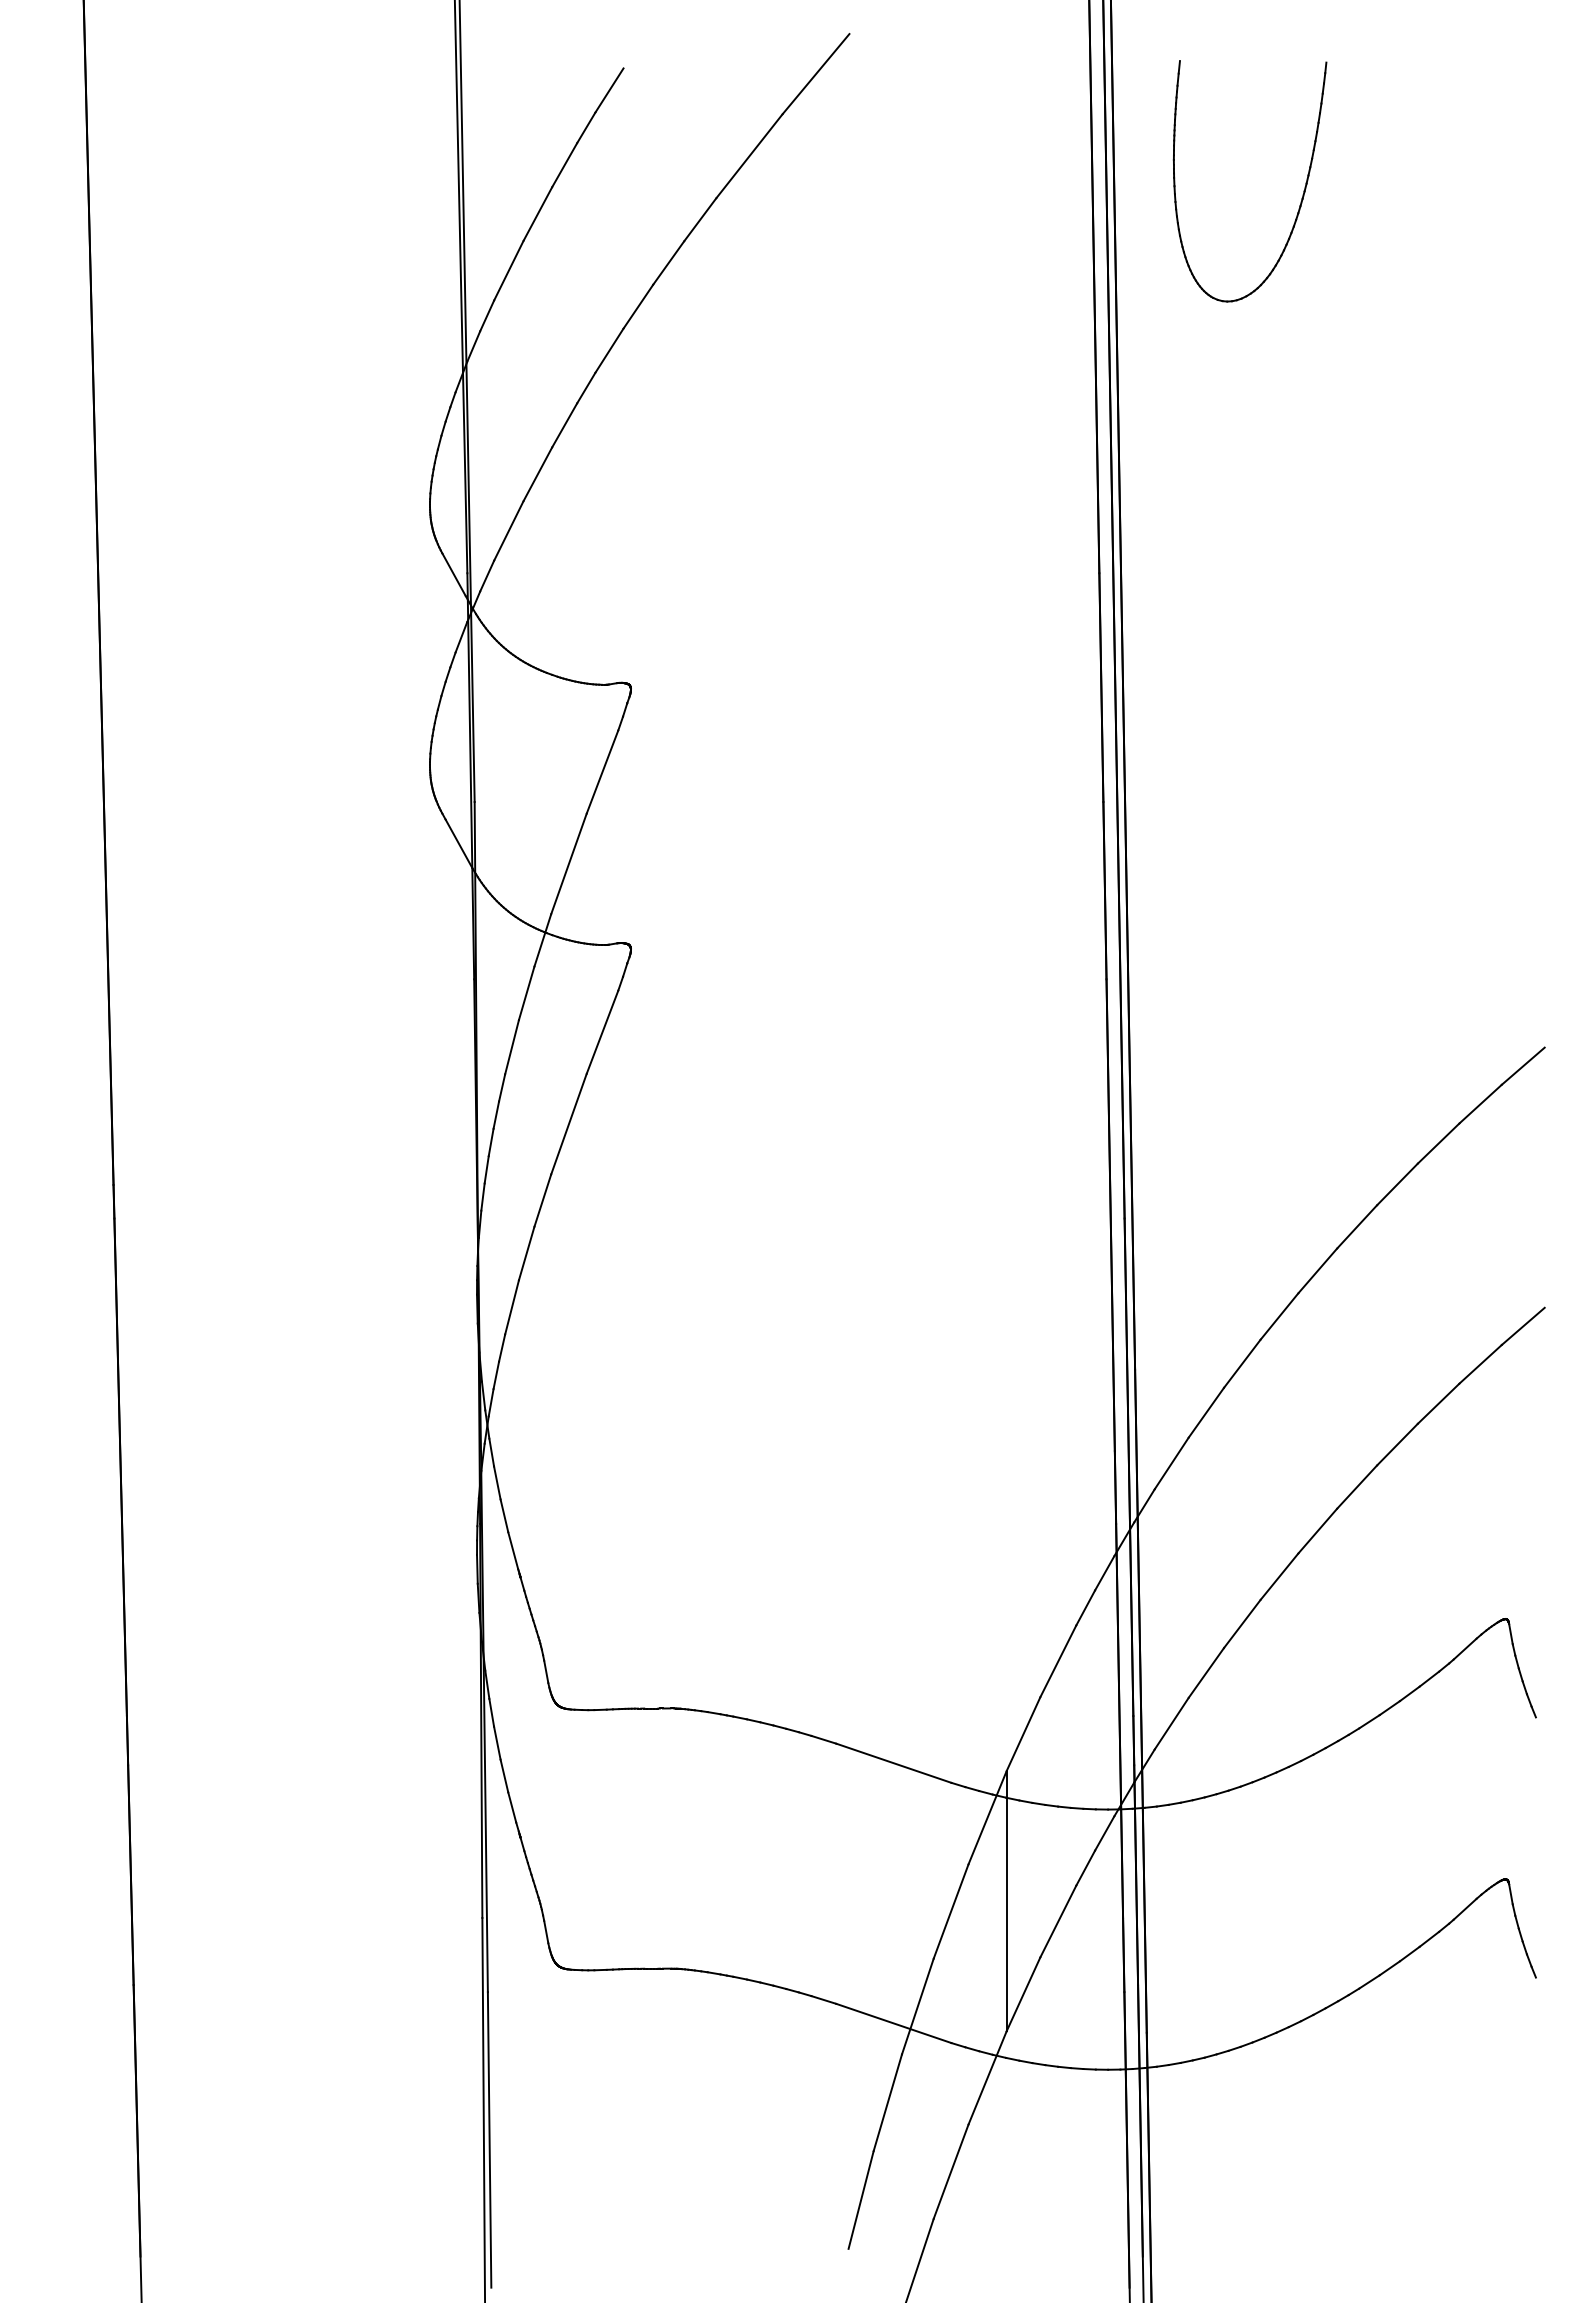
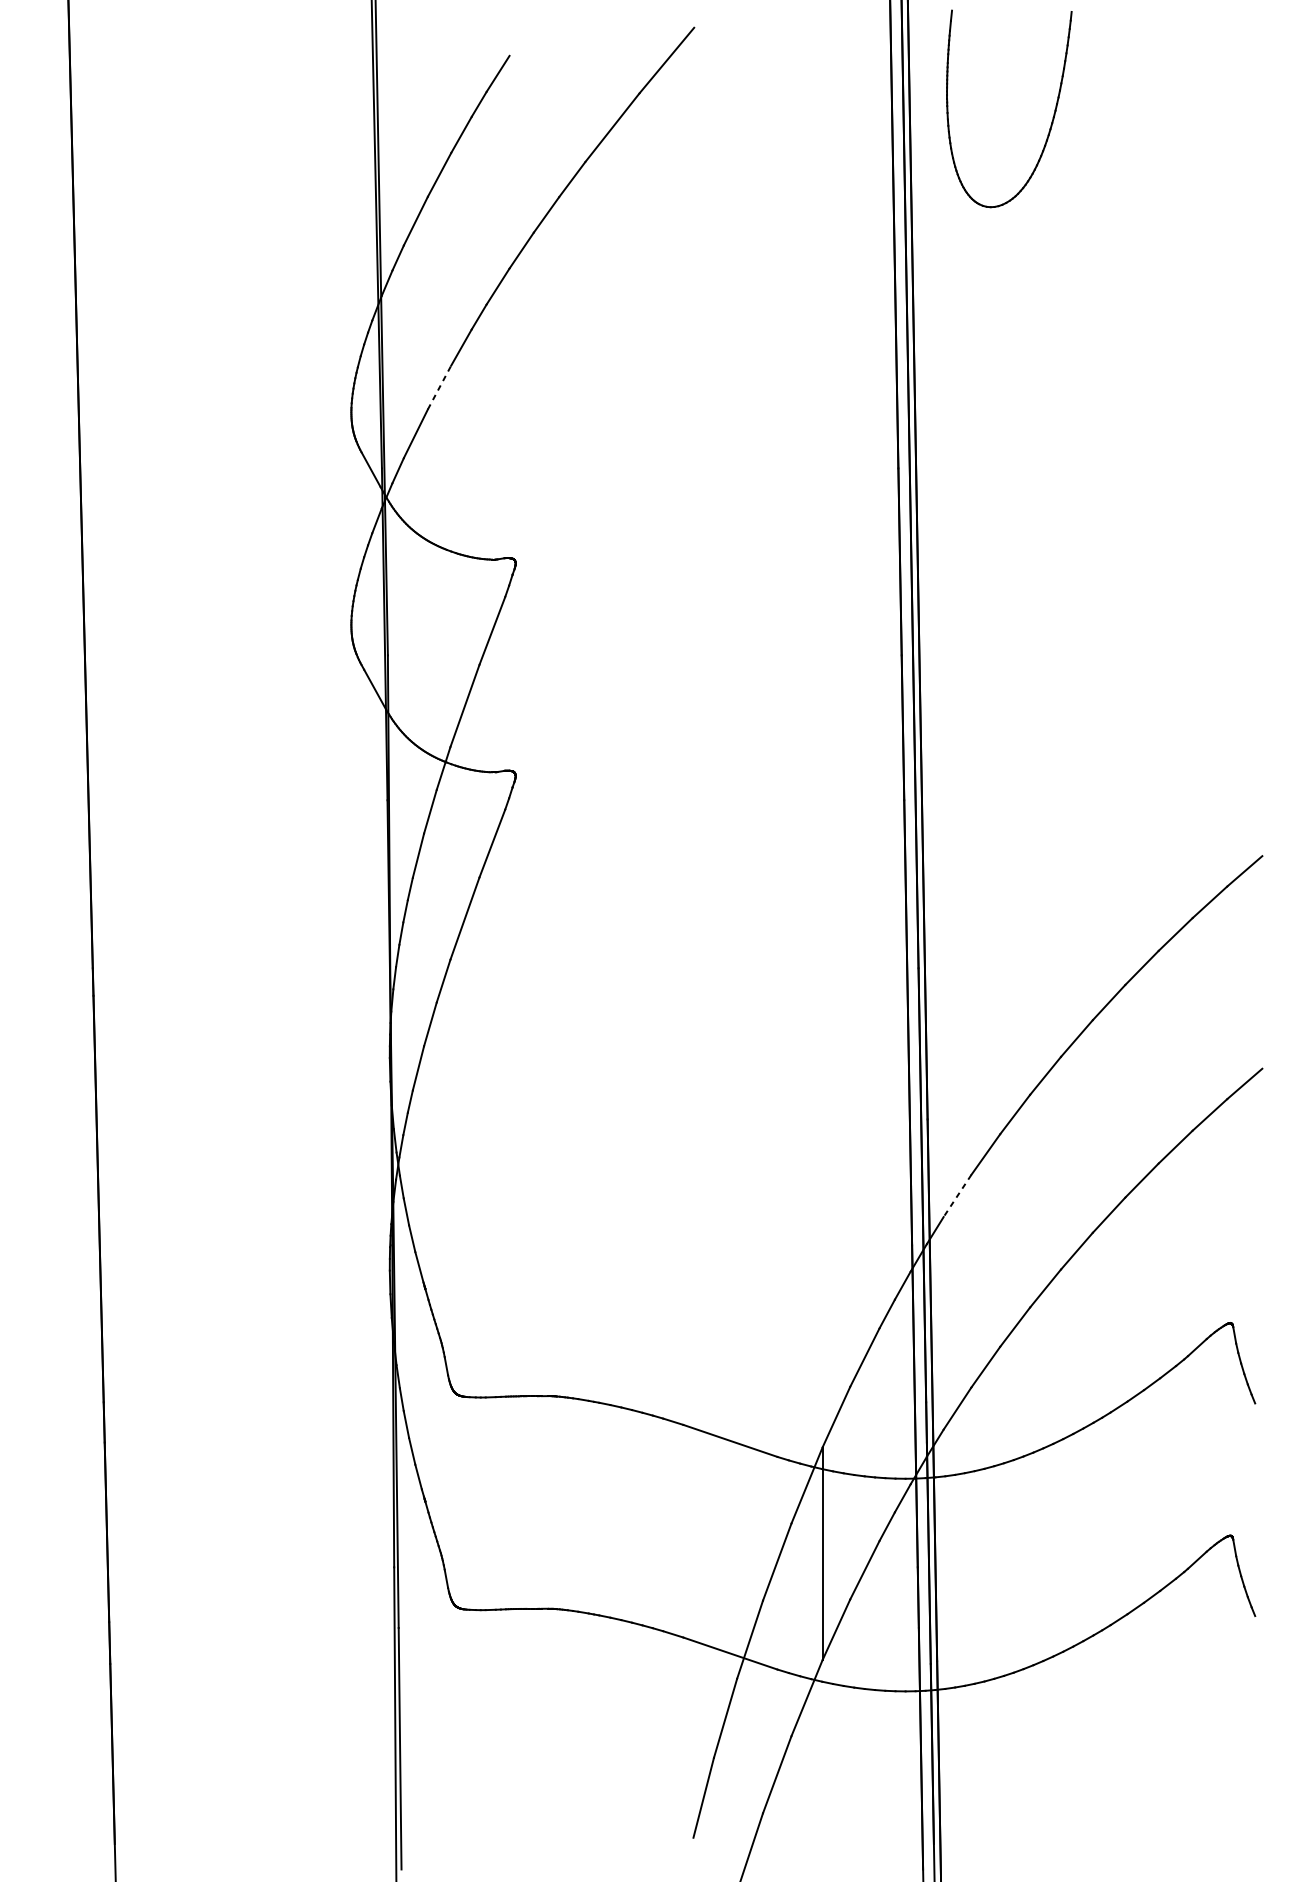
part: (1302, 194) -> (1052, 119), moved
line: (538, 473) -> (440, 386), solid -> dashed
line: (1171, 1463) -> (957, 1195), solid -> dashed

